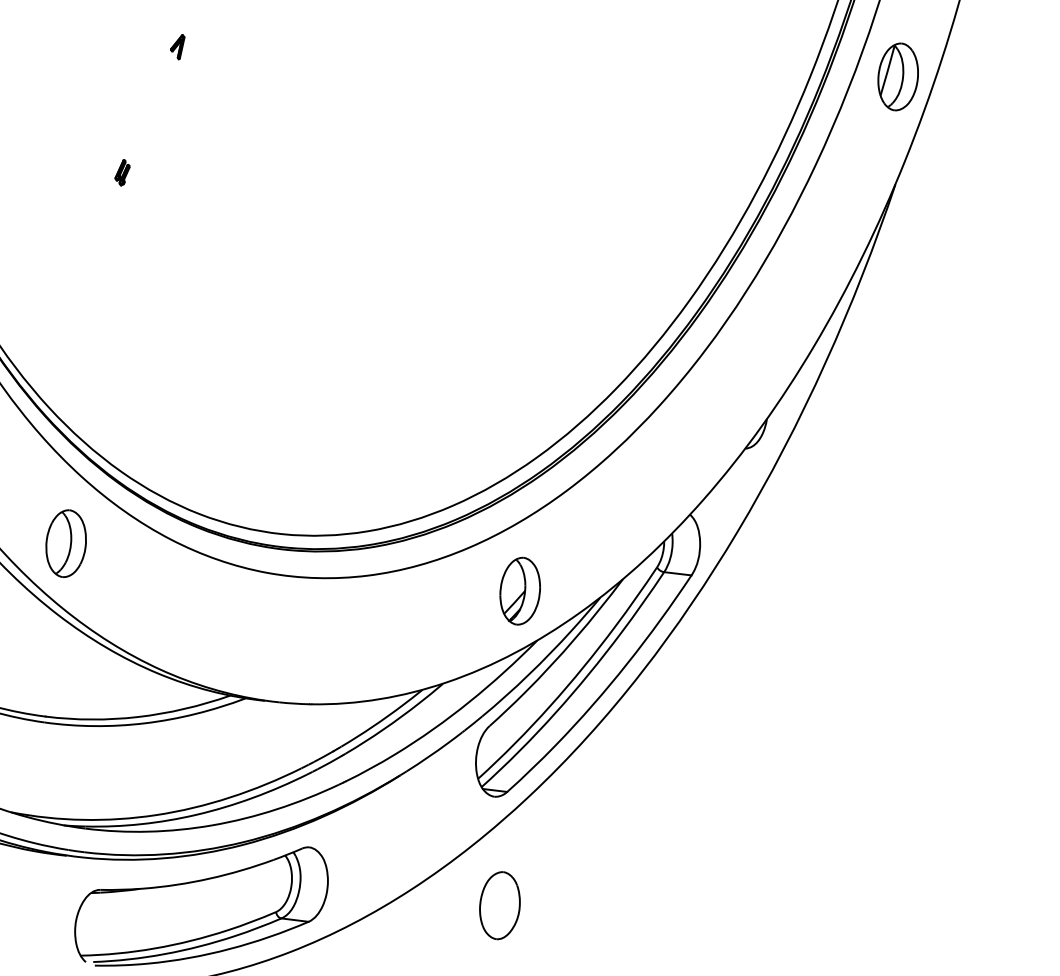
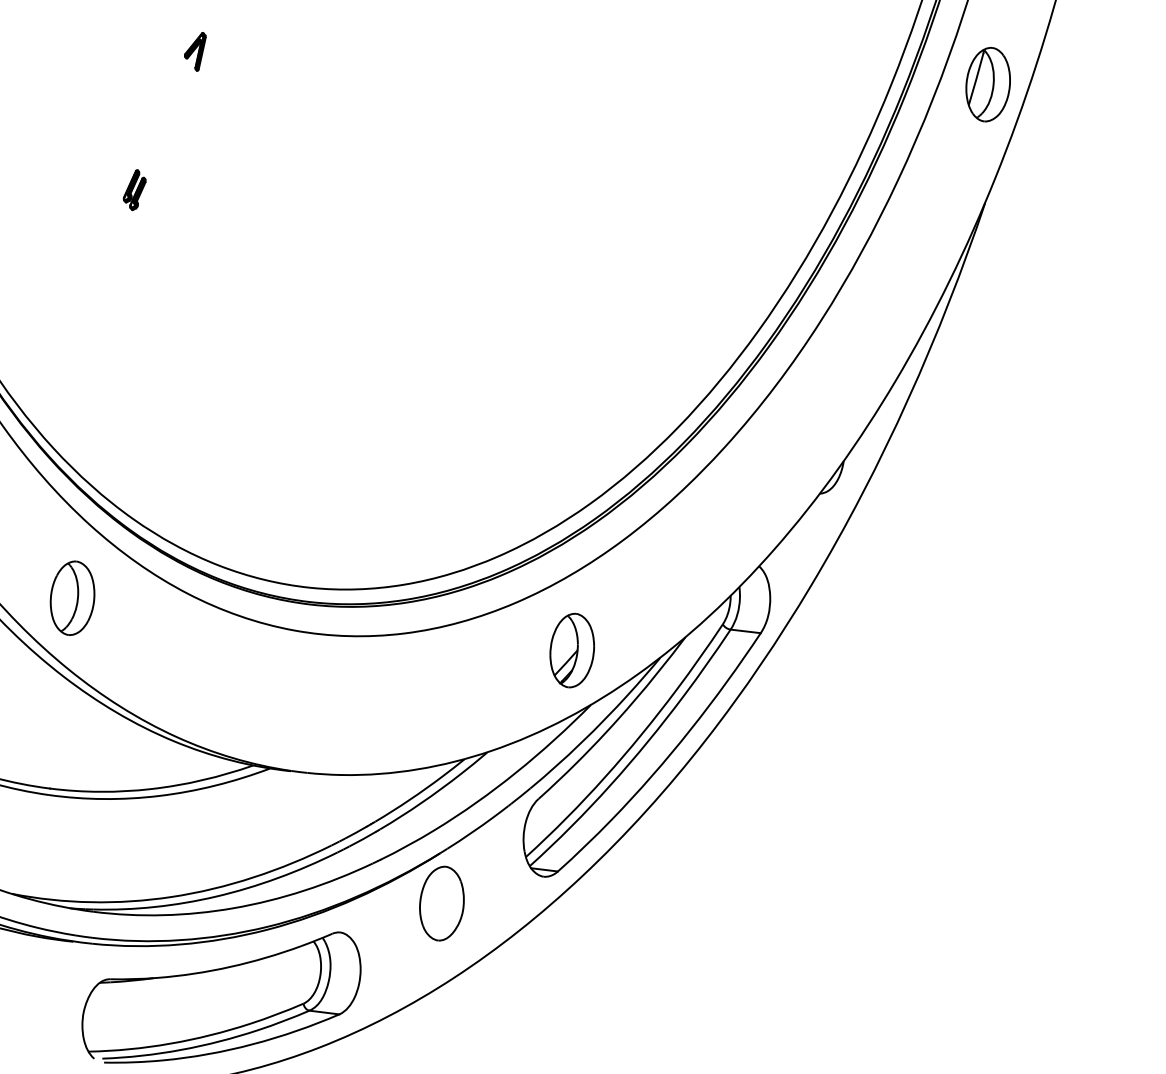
part: (177, 46) -> (195, 51), size x1.43
part: (122, 172) -> (134, 189), size x1.43
part: (499, 905) -> (441, 903), moved

